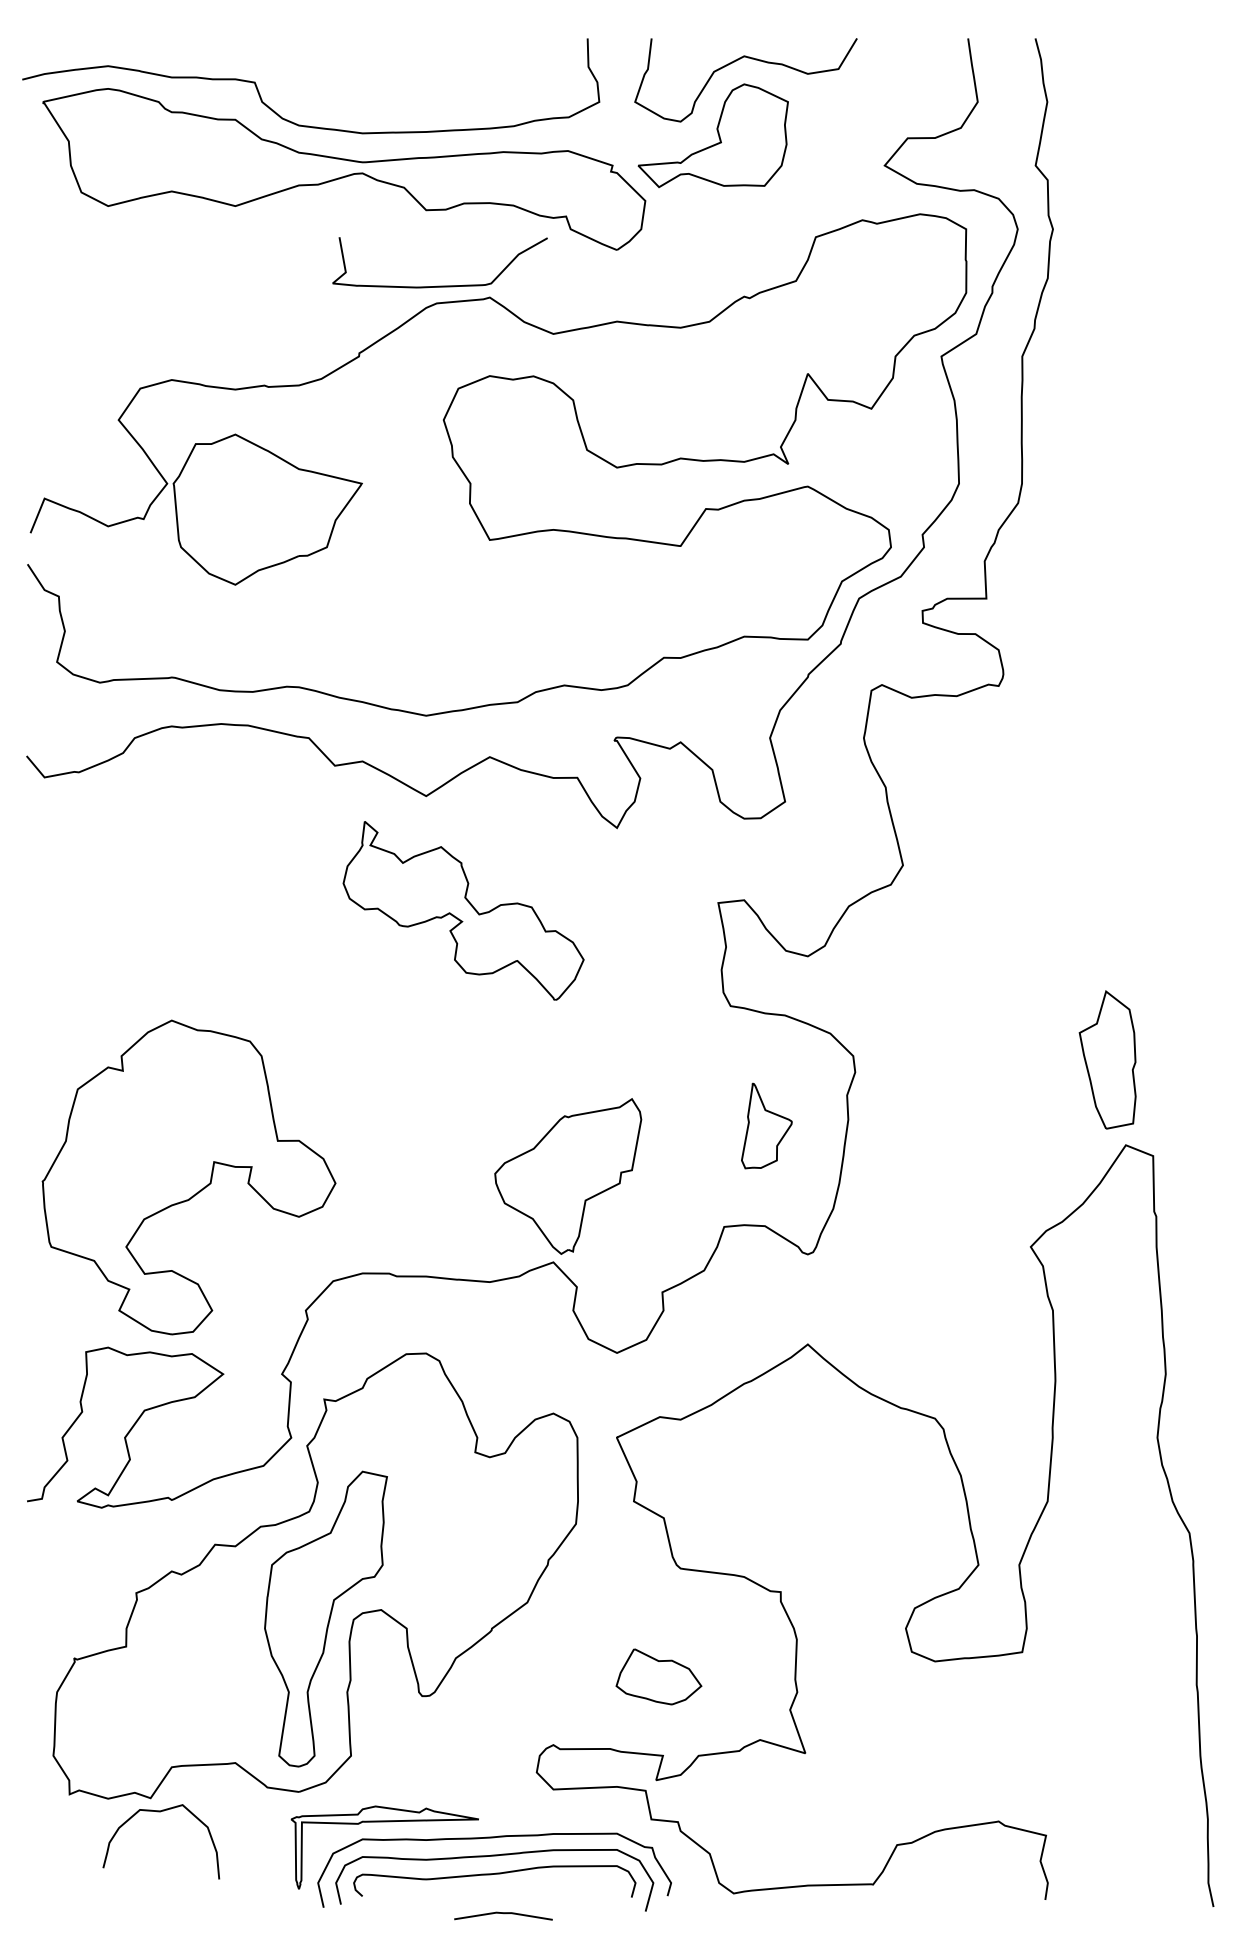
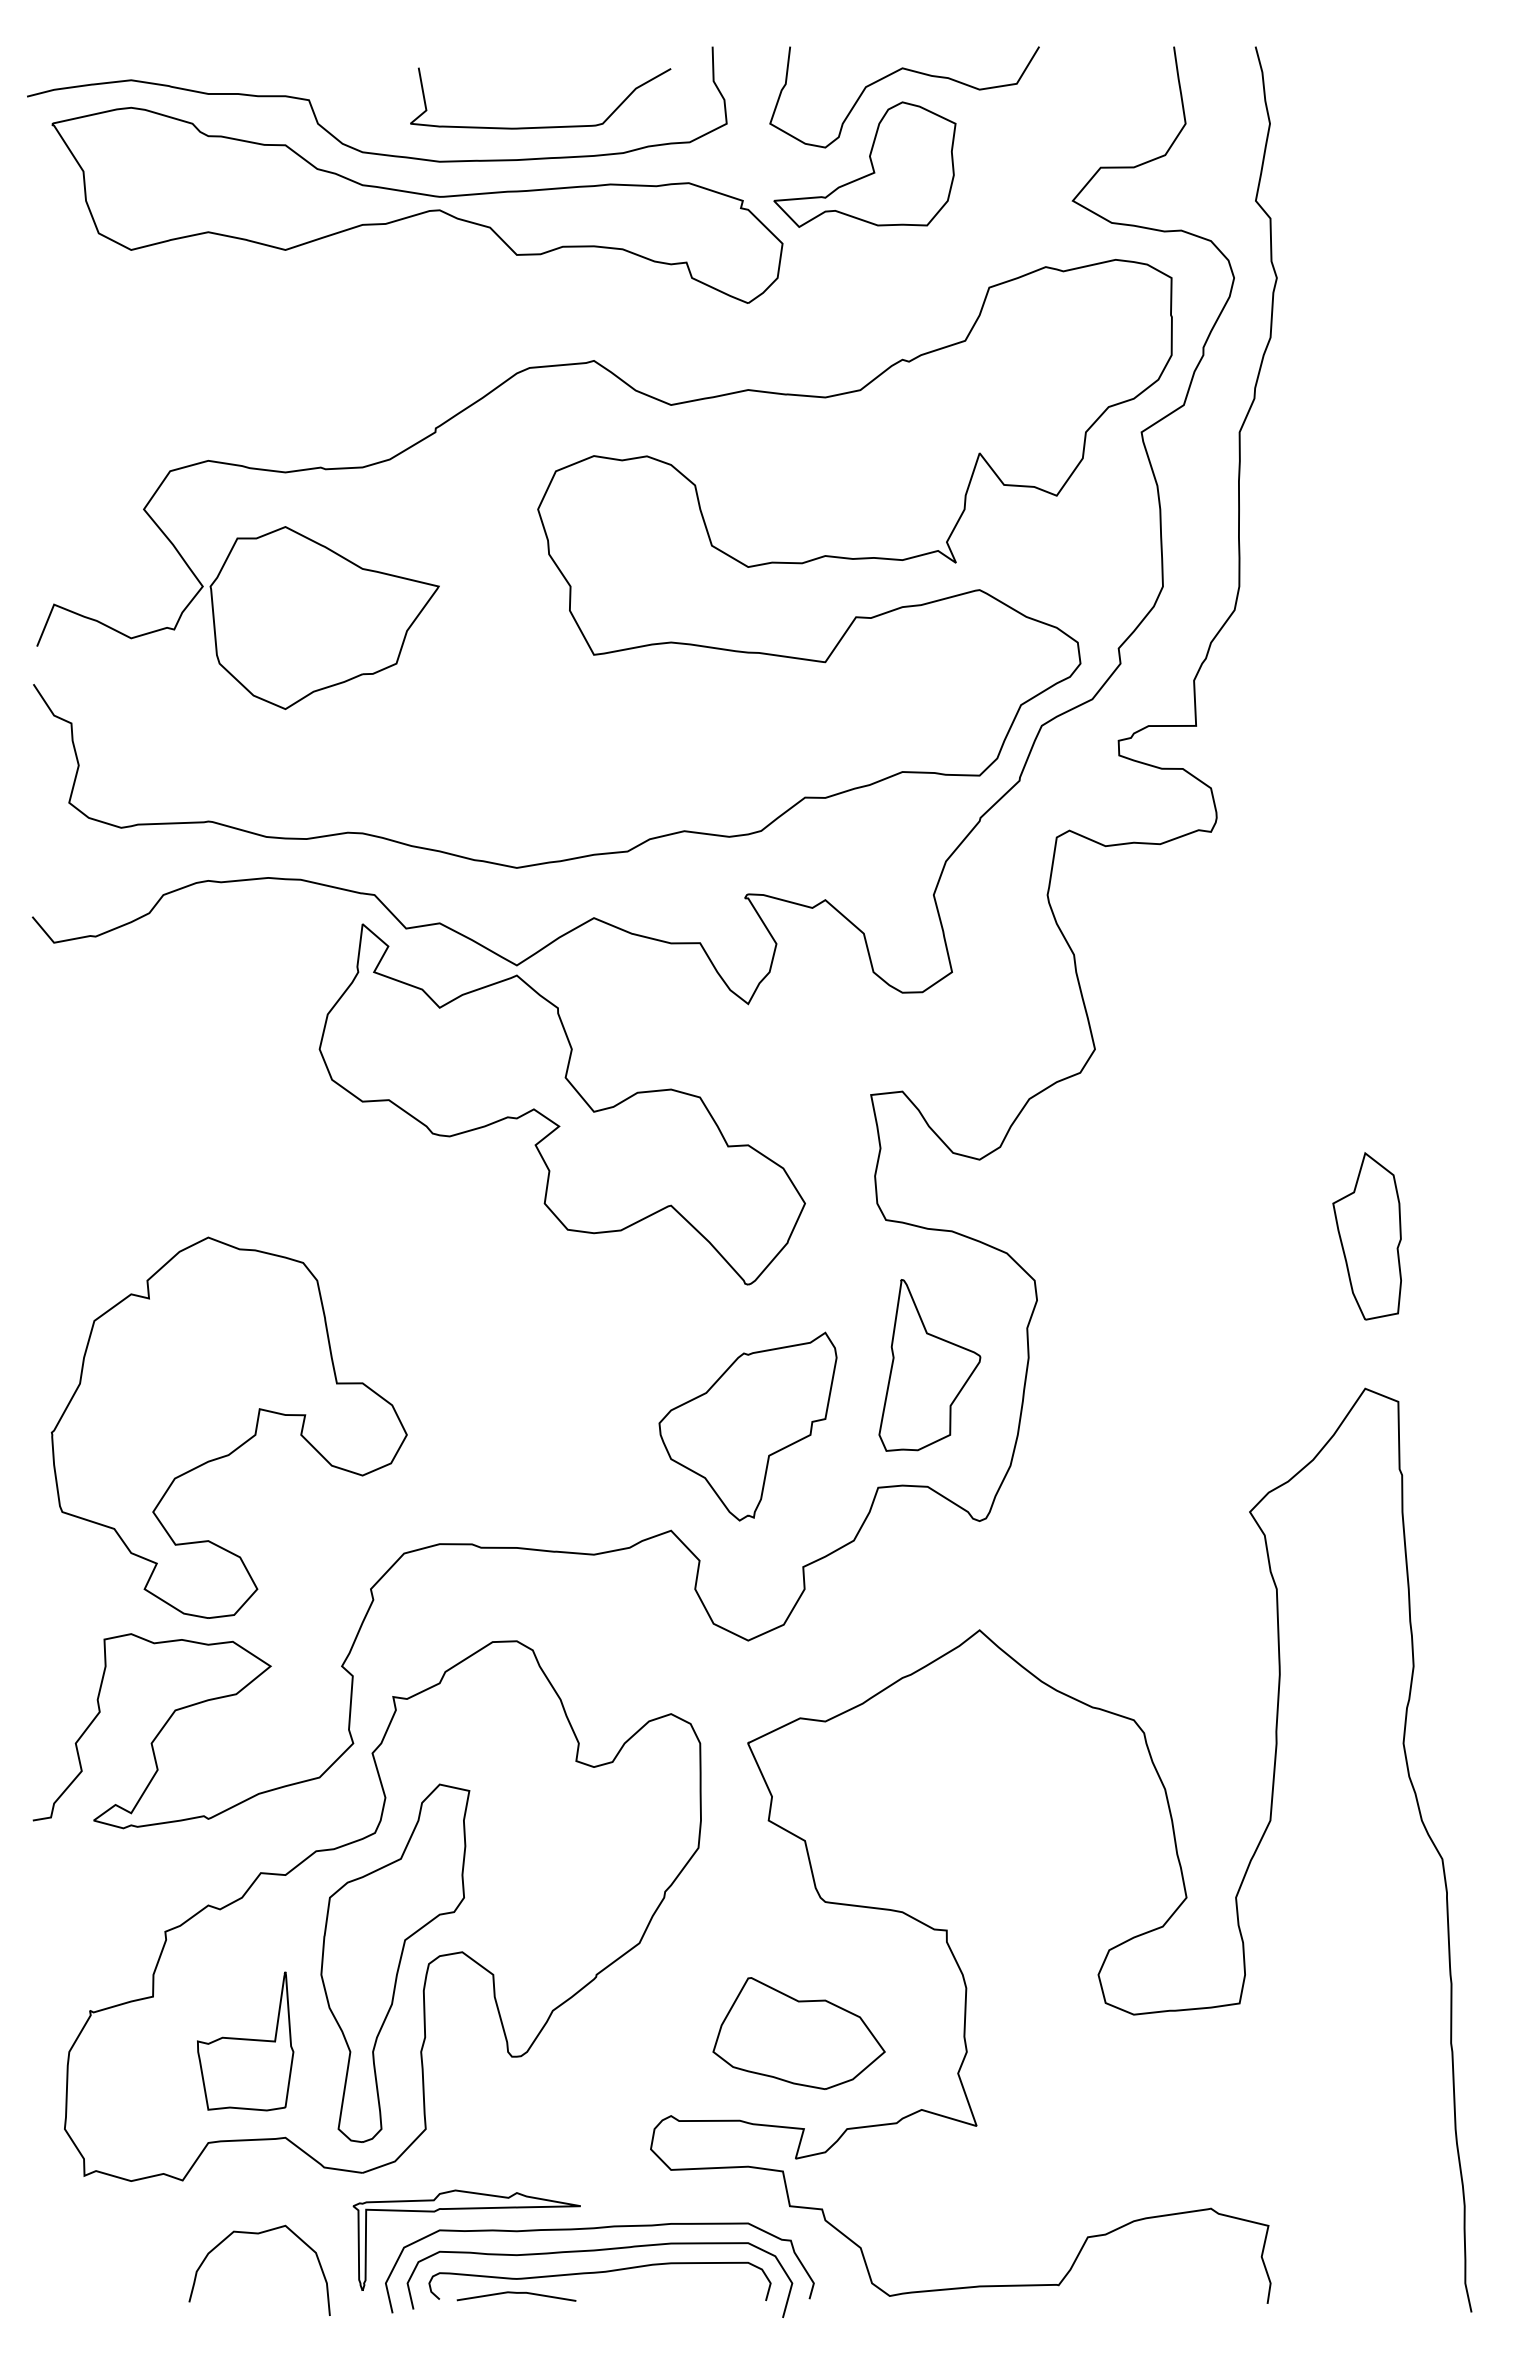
curve: (439, 285) -> (540, 126), moved
part: (463, 910) -> (561, 1104), size x1.67
part: (1107, 1060) -> (1366, 1236), moved
part: (766, 1126) -> (929, 1365), size x1.67
part: (567, 1176) -> (747, 1426), moved
part: (658, 1676) -> (798, 2033), size x1.67
part: (202, 1683) -> (245, 2041), added
curve: (161, 1812) -> (259, 2234), moved
line: (503, 1913) -> (516, 2293), moved

